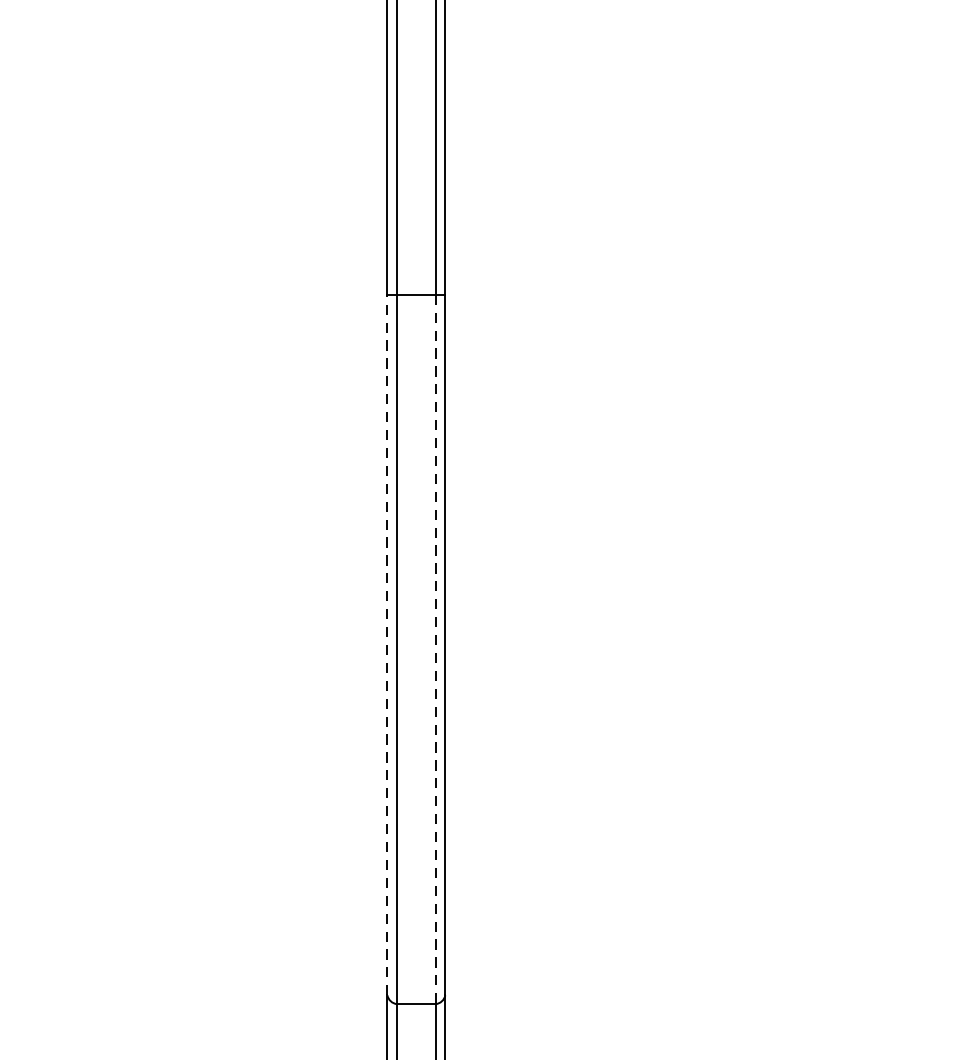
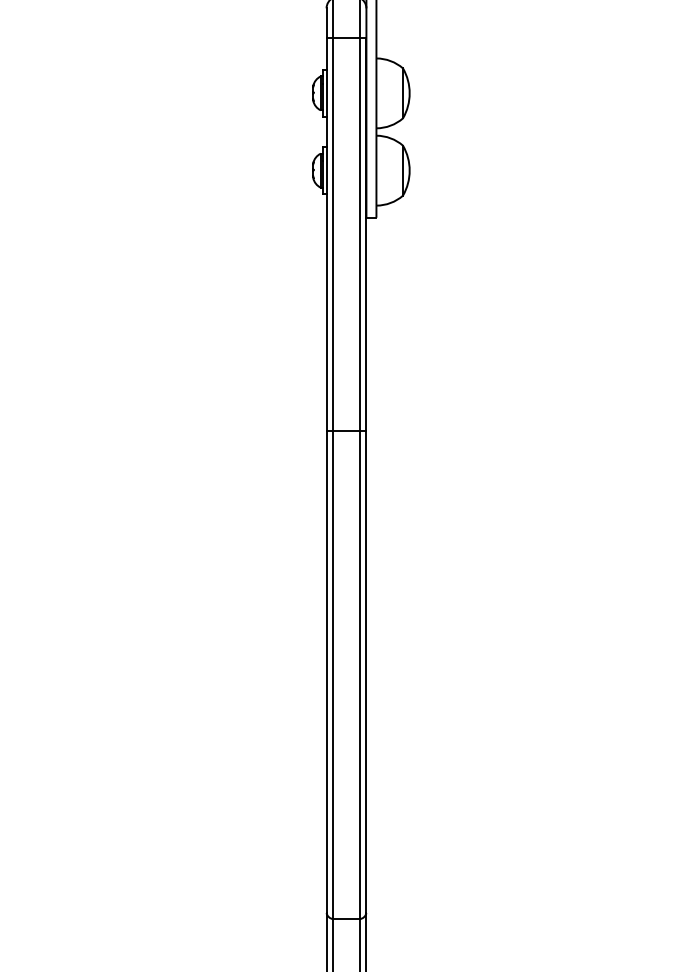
line: (387, 644) -> (326, 671), dashed -> solid
line: (435, 650) -> (359, 675), dashed -> solid

